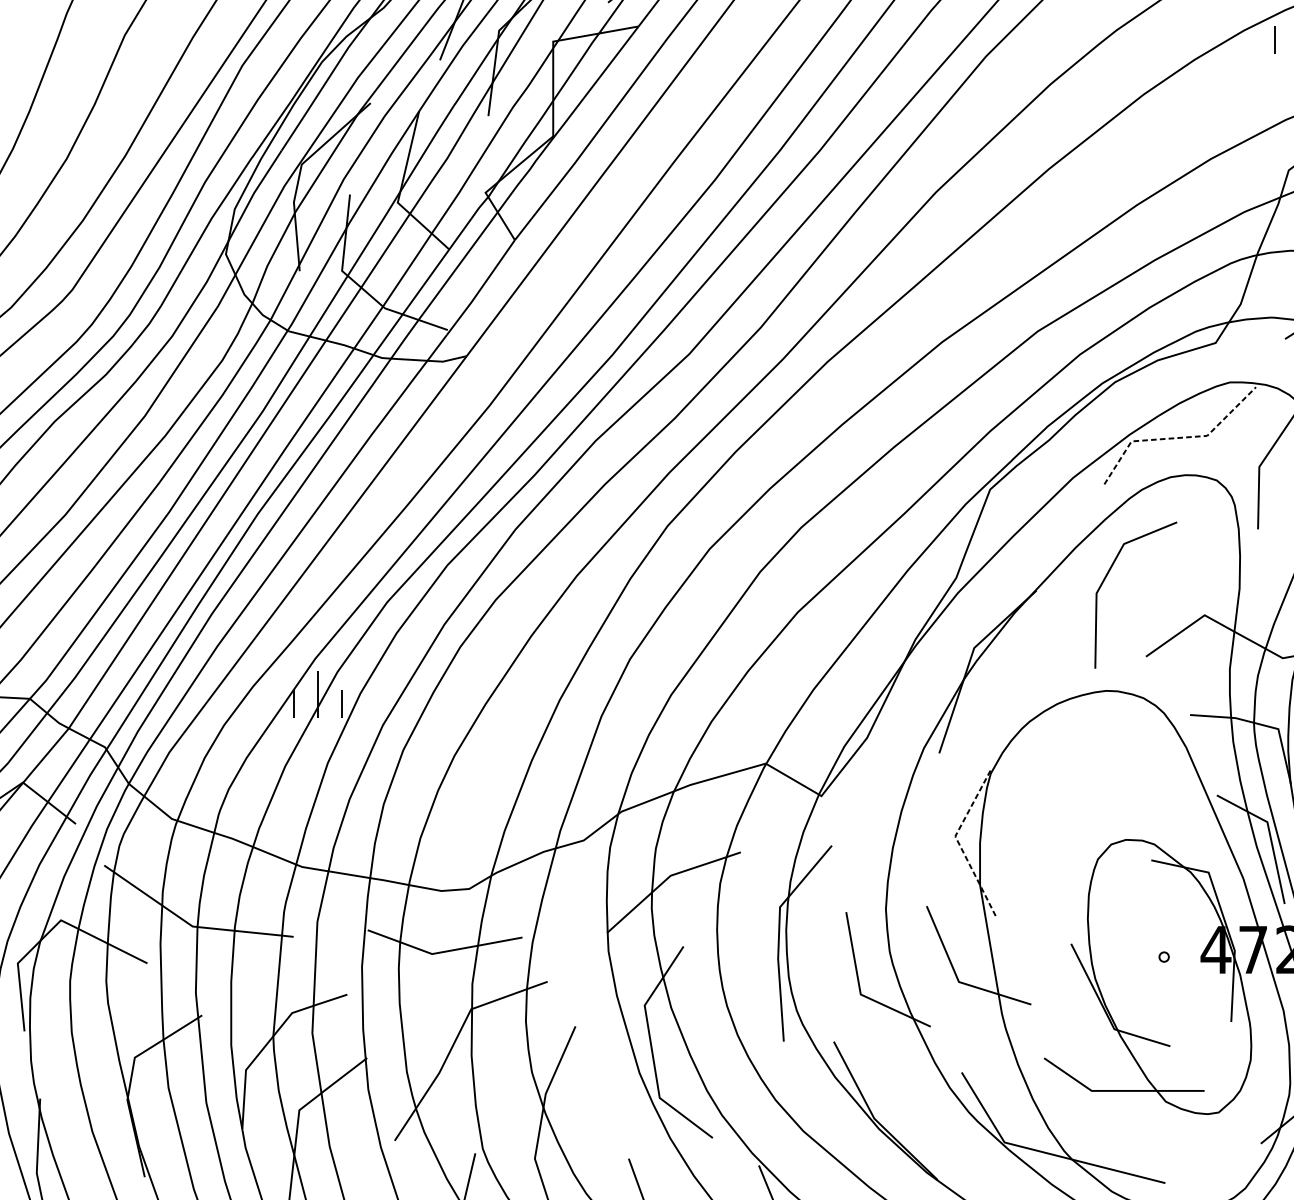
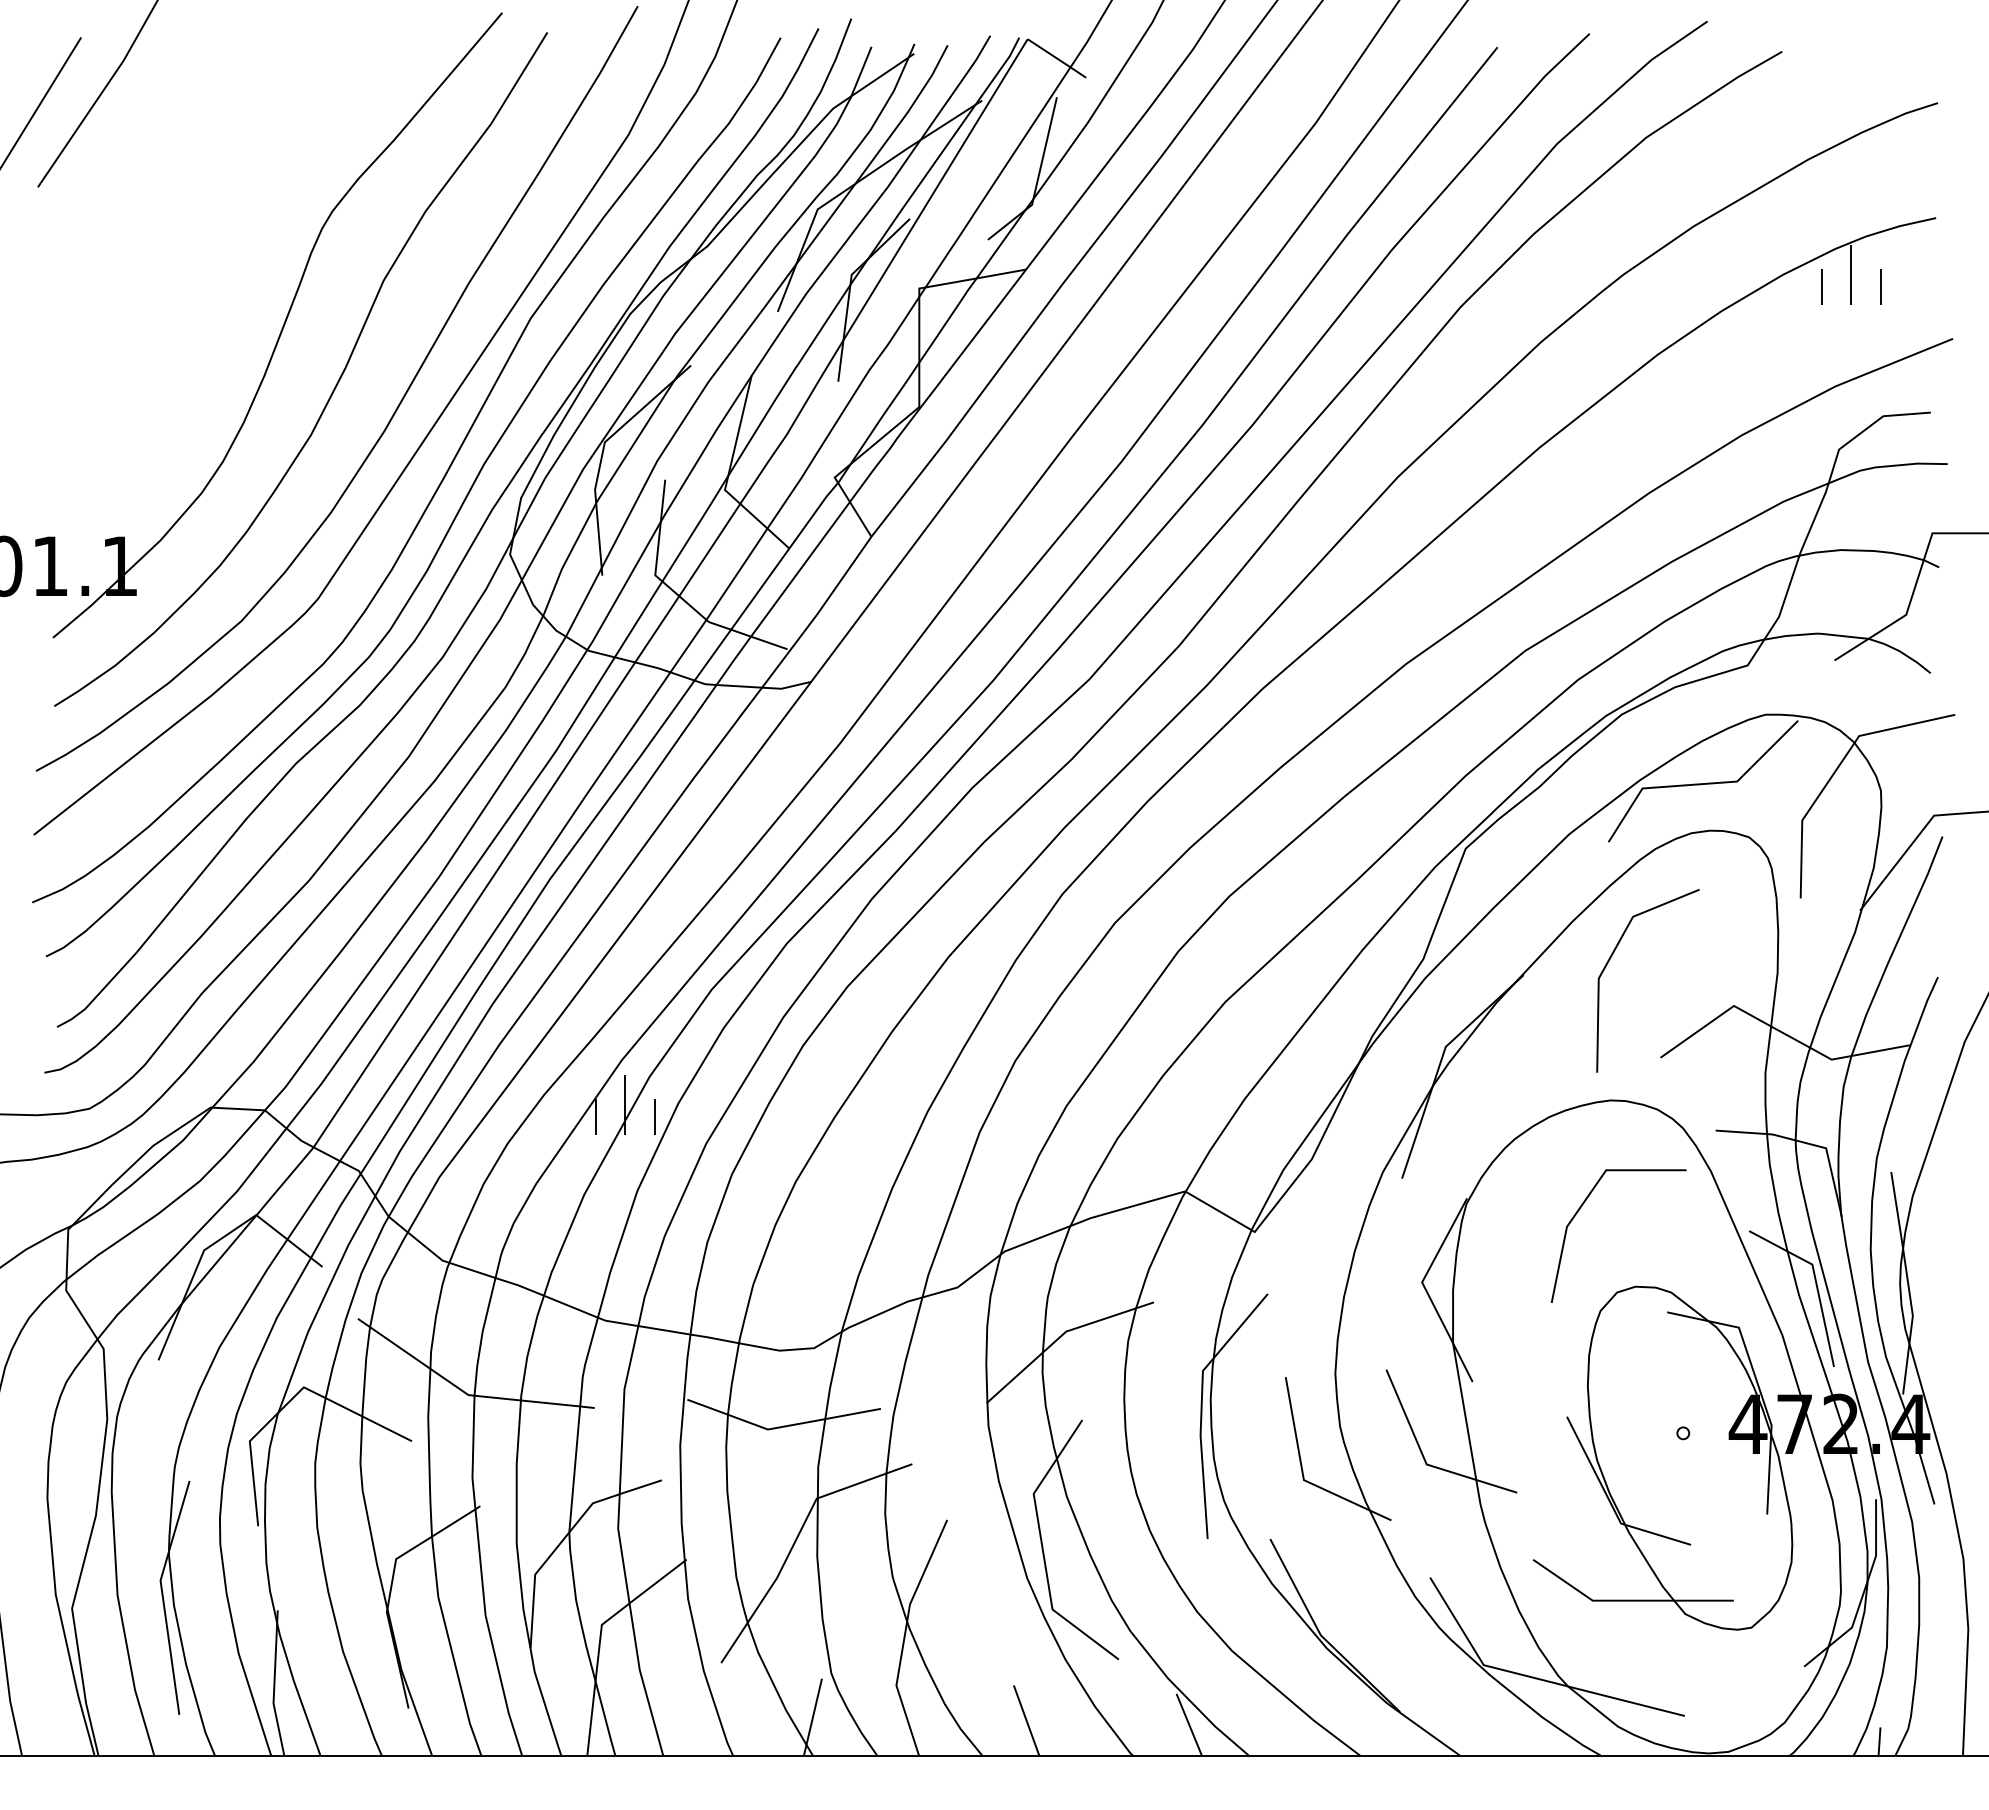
line: (1178, 438) -> (1701, 784), dashed -> solid
line: (1081, 778) -> (1580, 1209), added
line: (958, 842) -> (1425, 1289), dashed -> solid

